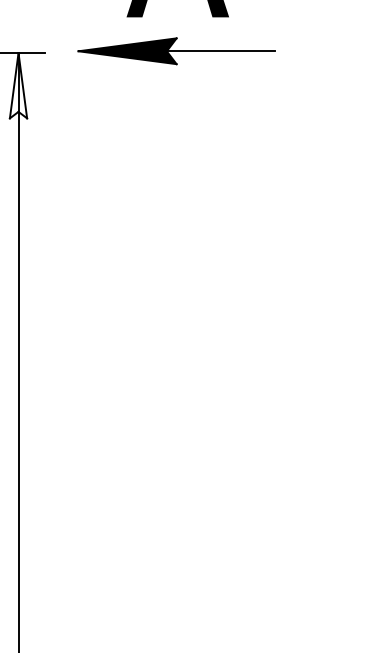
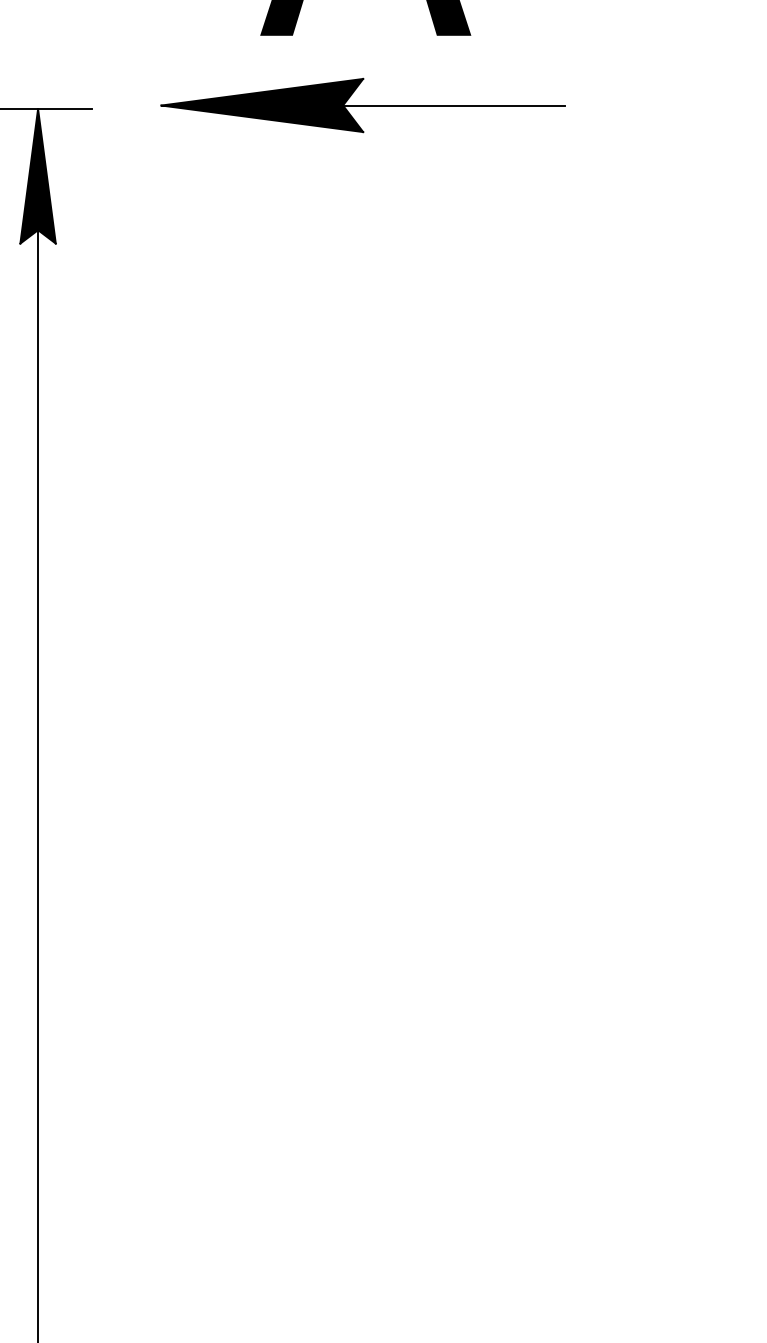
fill: (18, 85) -> (38, 175), added

